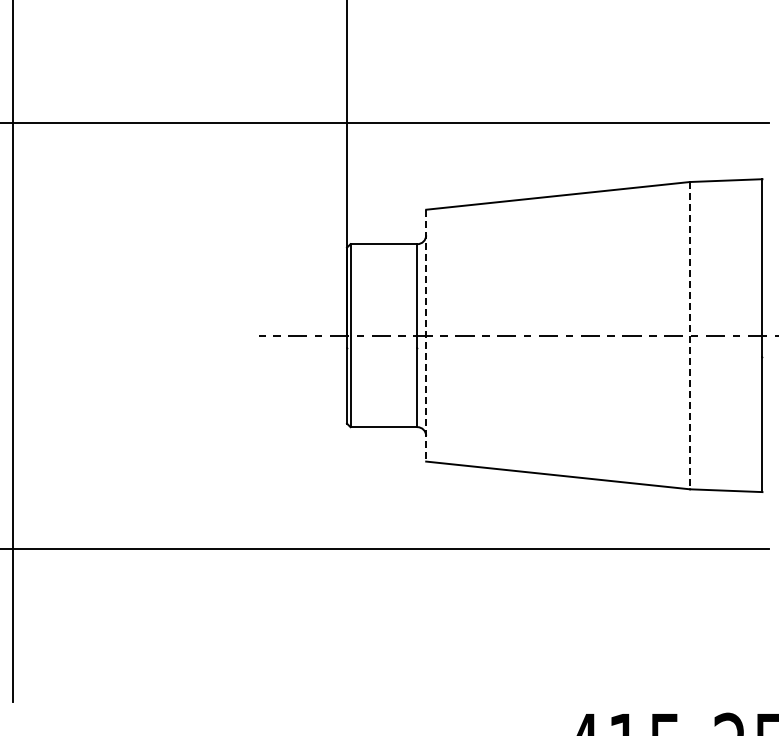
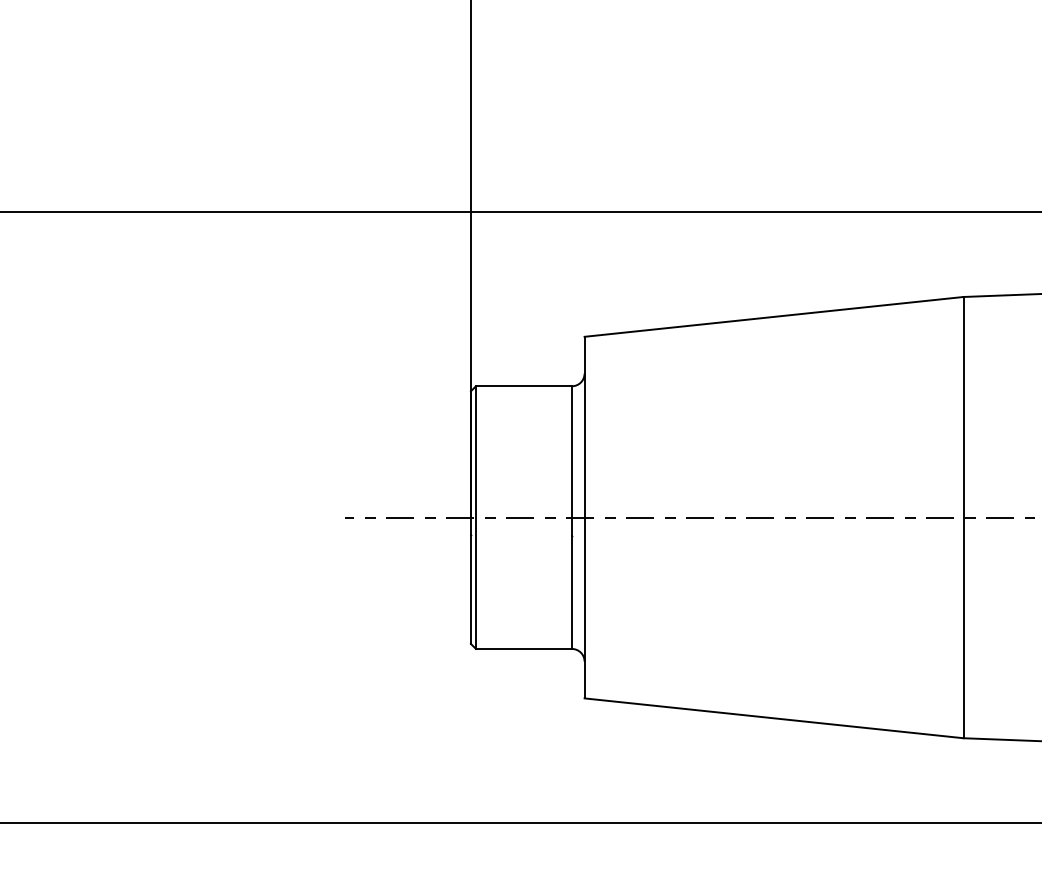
line: (426, 335) -> (585, 517), dashed -> solid
line: (690, 335) -> (964, 517), dashed -> solid

